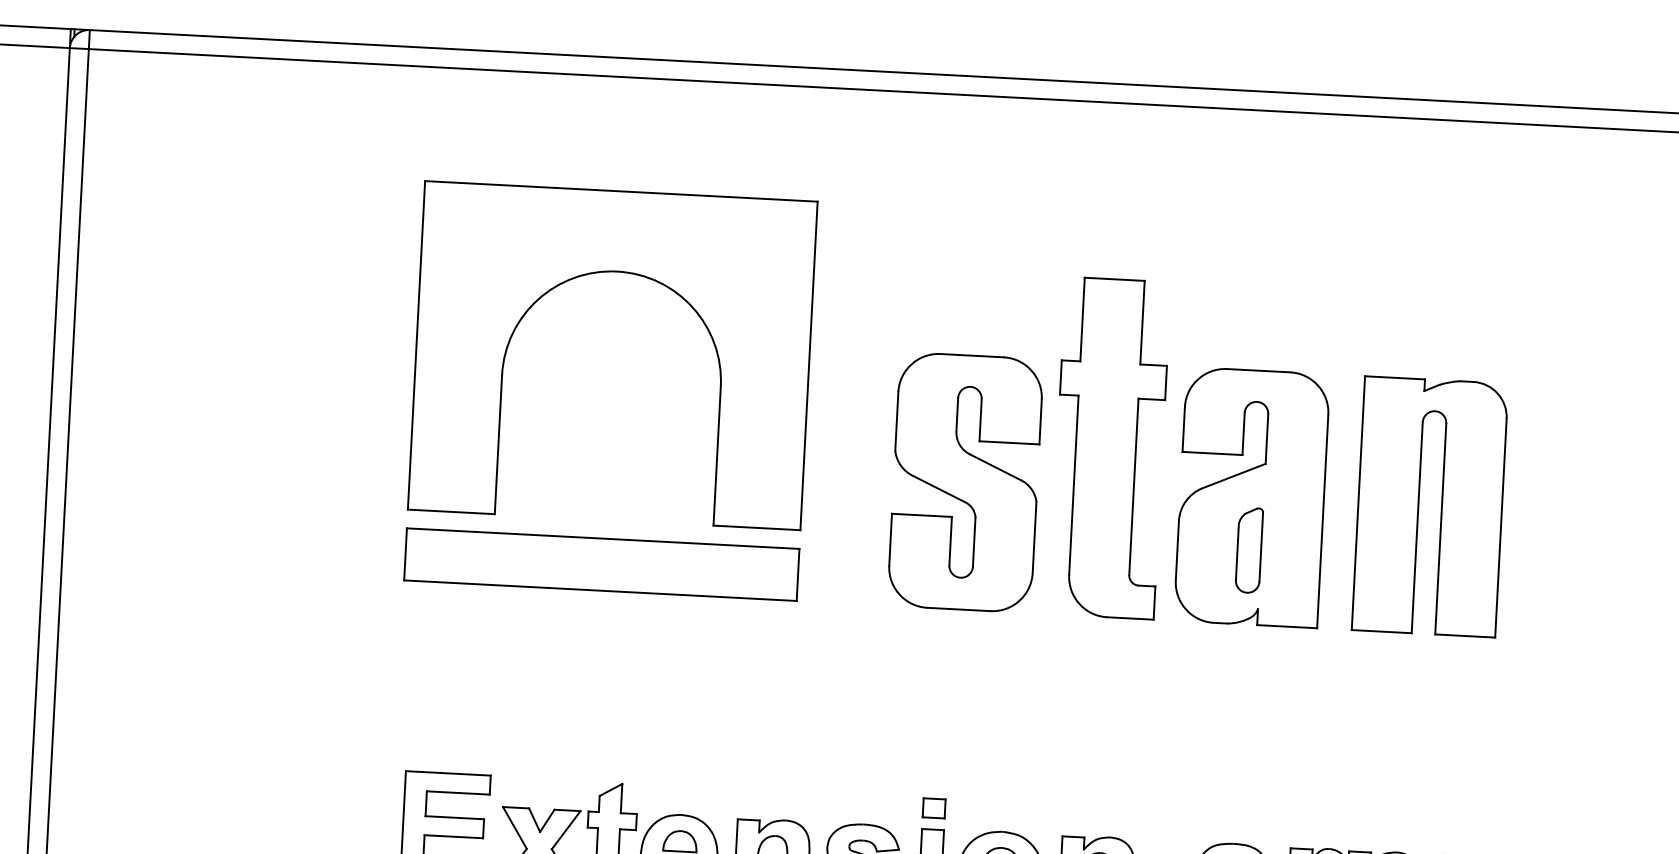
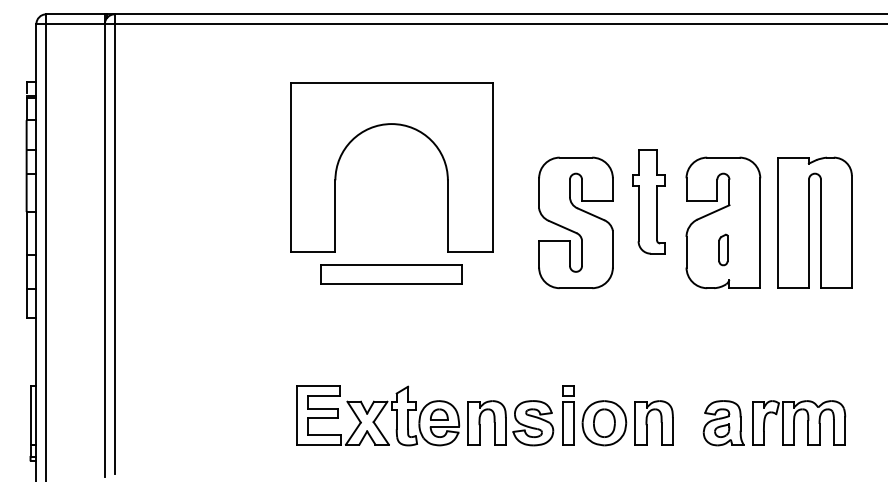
part: (1108, 448) -> (648, 201), size x0.6
part: (1249, 549) -> (723, 249), size x0.7
part: (601, 564) -> (391, 274), size x0.7

